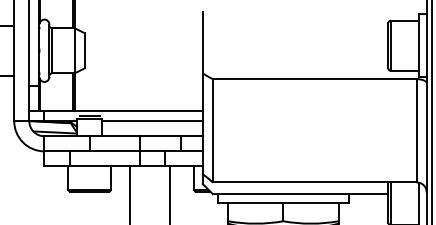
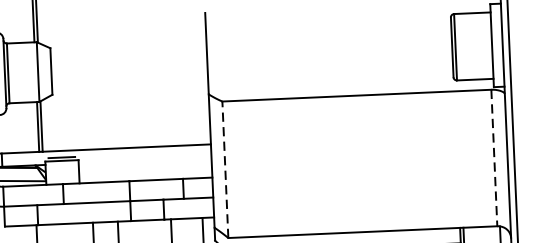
line: (152, 121) -> (145, 160), removed
line: (212, 130) -> (224, 169), solid -> dashed
line: (416, 130) -> (494, 157), solid -> dashed

